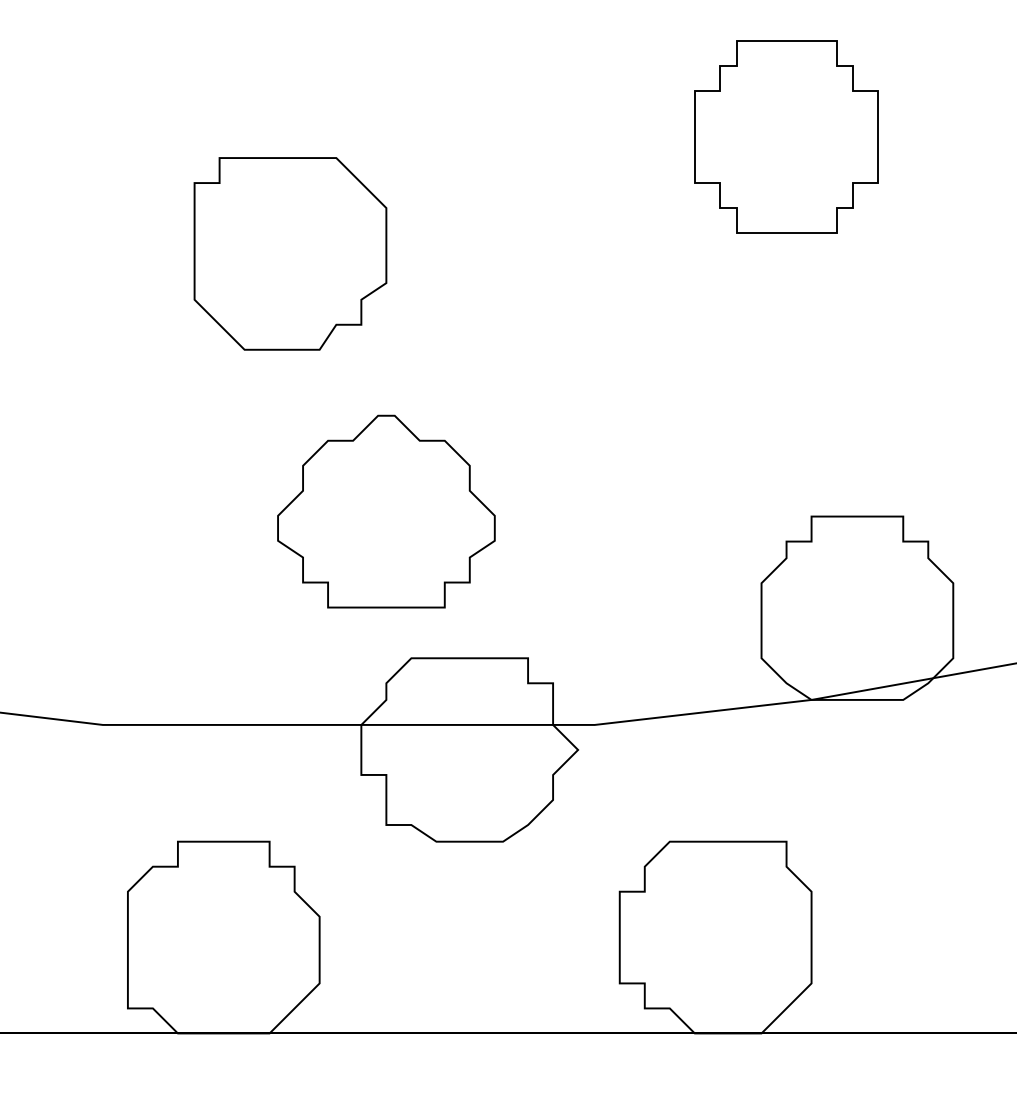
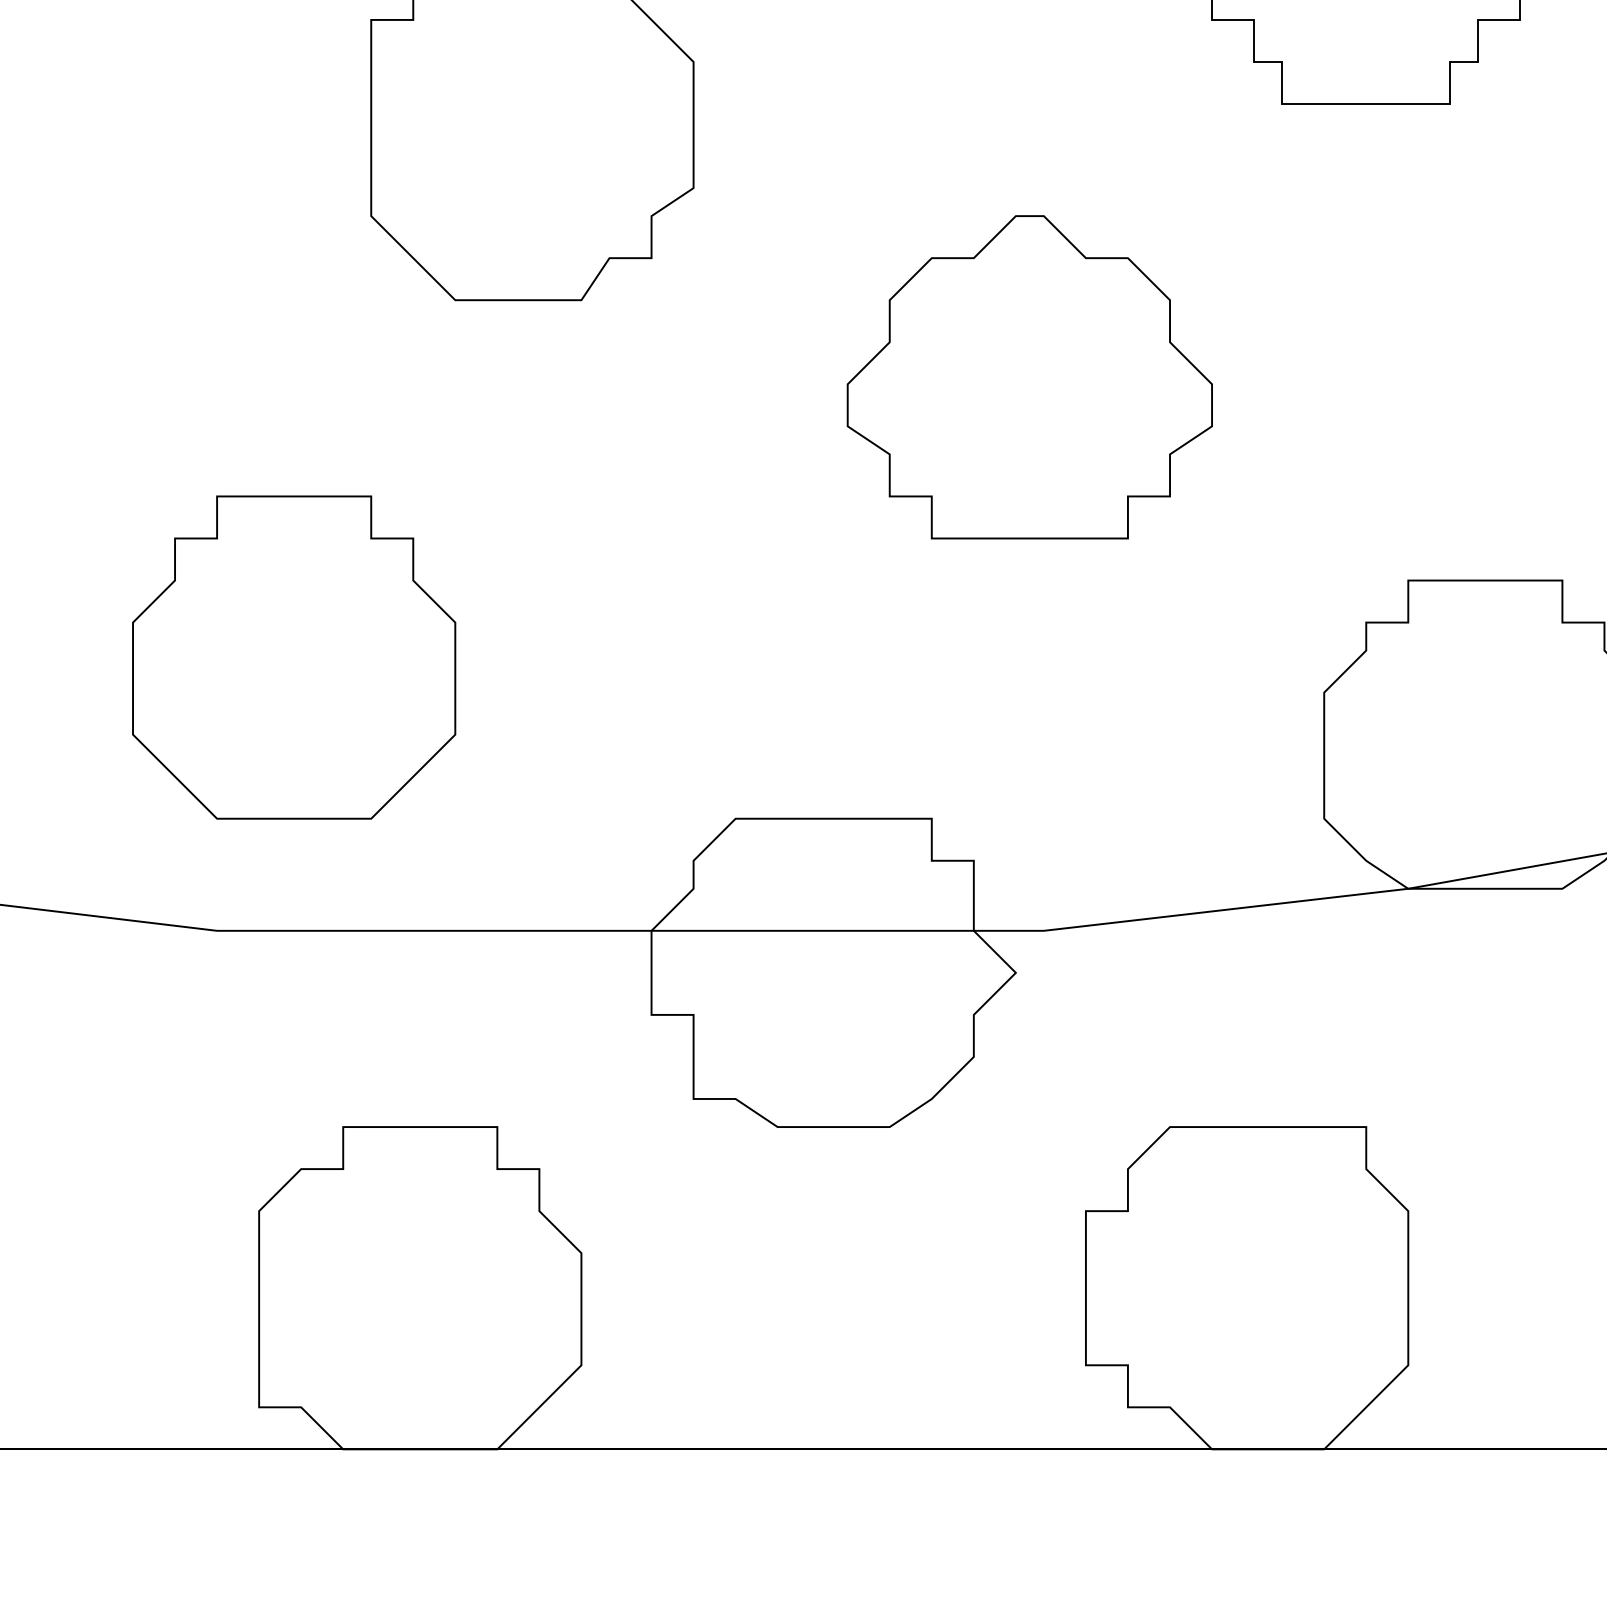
part: (386, 511) -> (1029, 377), moved
part: (148, 562) -> (293, 657), added

